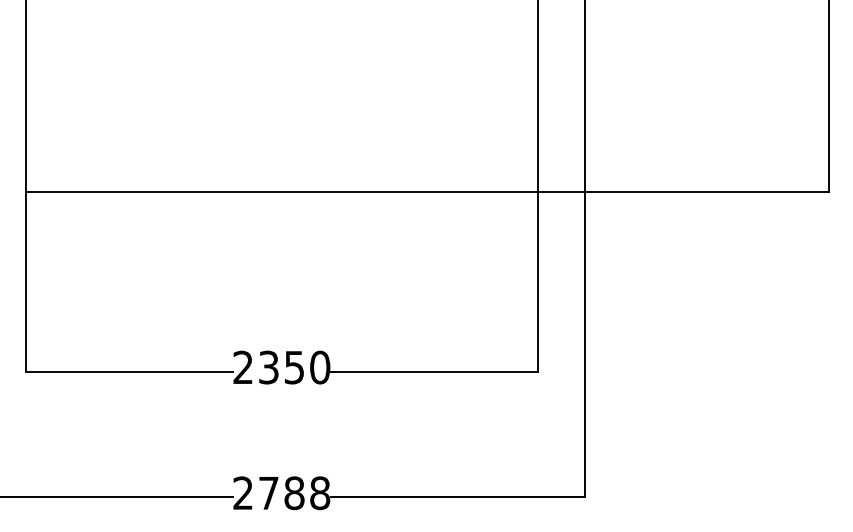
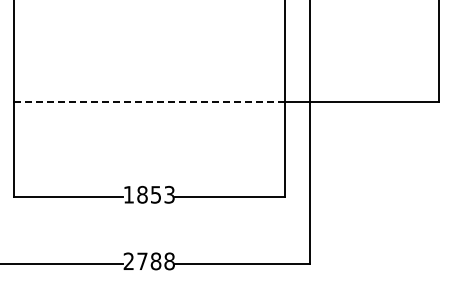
line: (282, 191) -> (149, 101), solid -> dashed
text: (280, 366) -> (148, 194), 2350 -> 1853

